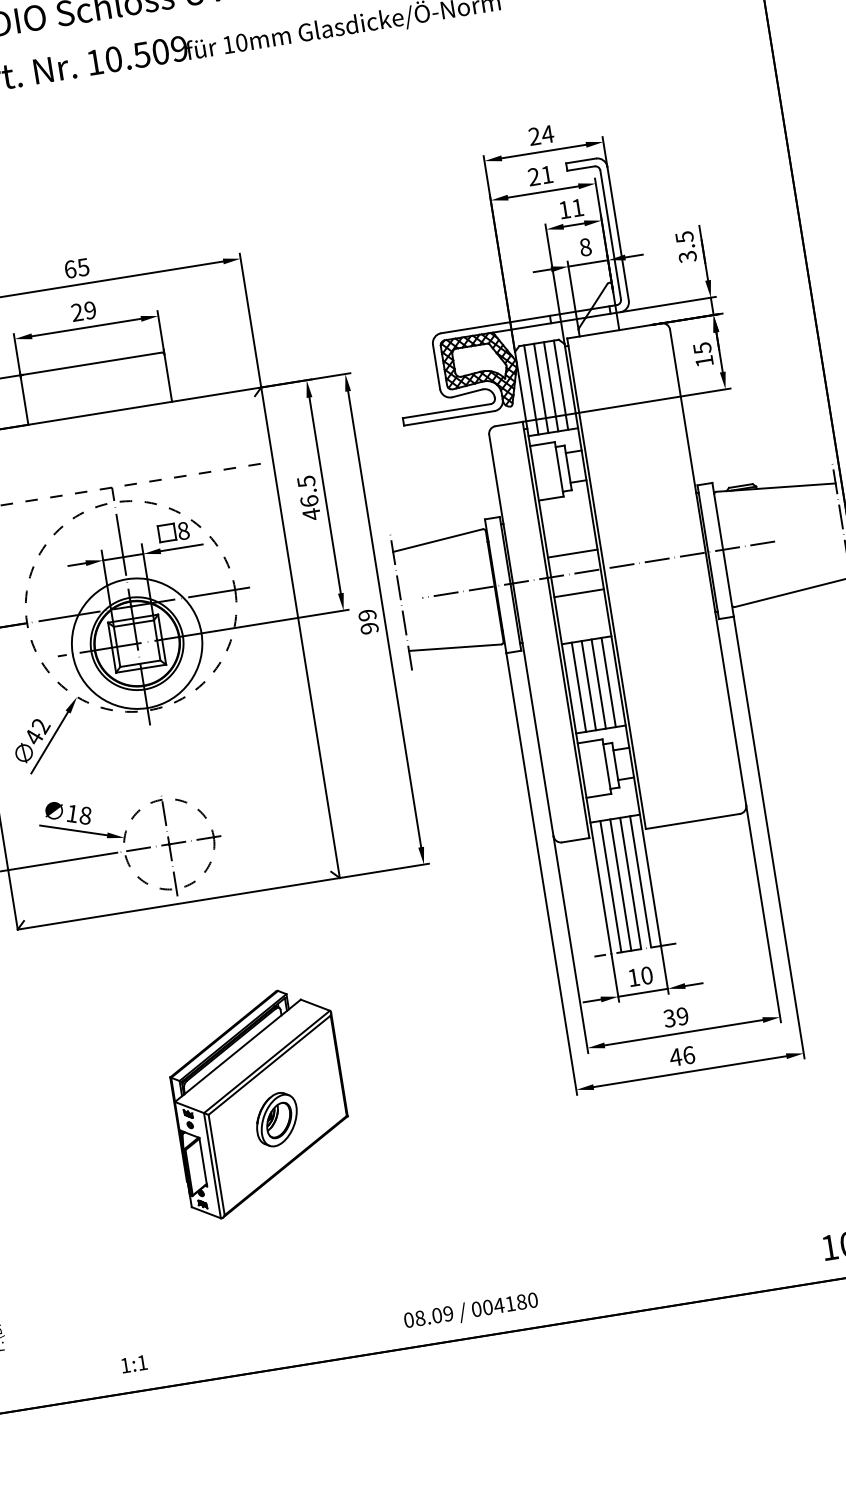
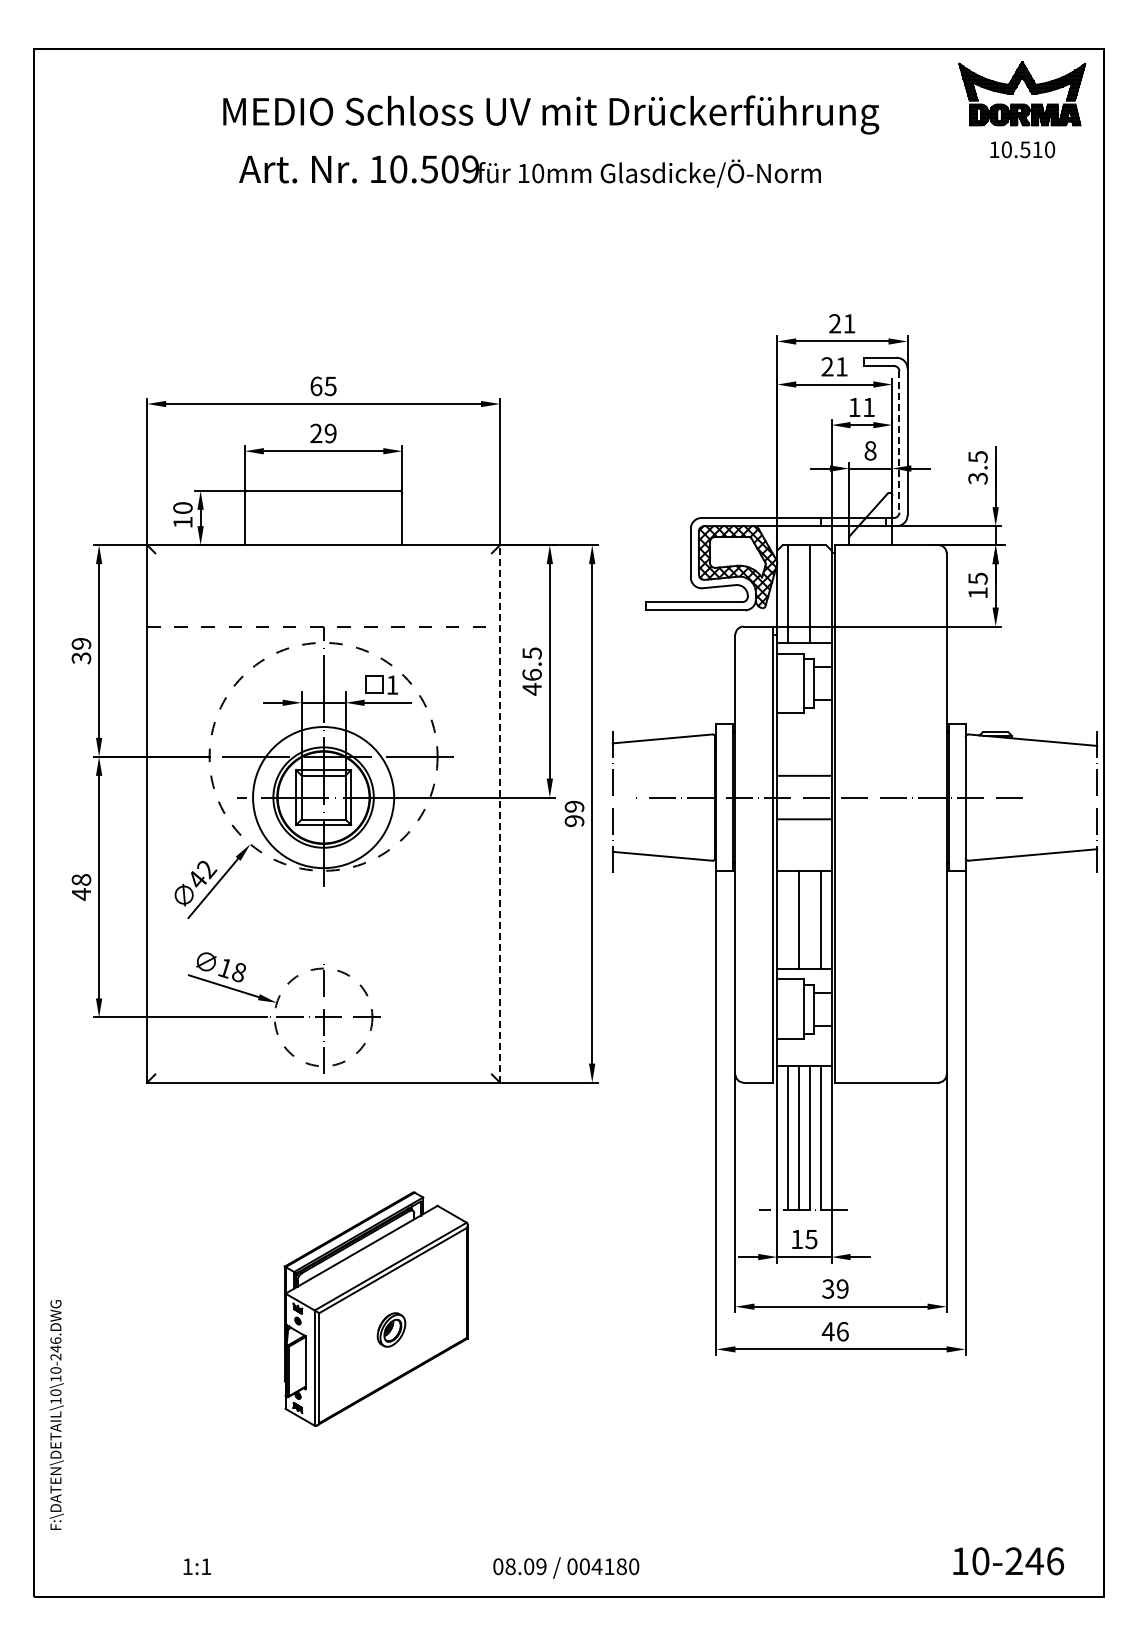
text: (547, 134) -> (849, 323), 24 -> 21
line: (610, 234) -> (899, 441), solid -> dashed
line: (560, 384) -> (820, 593), removed
line: (540, 388) -> (798, 593), removed
text: (183, 530) -> (392, 684), 8 -> 1
line: (300, 632) -> (500, 813), solid -> dashed
line: (598, 683) -> (809, 919), removed
line: (579, 687) -> (788, 919), removed
text: (647, 975) -> (811, 1239), 10 -> 15
part: (276, 1119) -> (391, 1329), size x0.6

